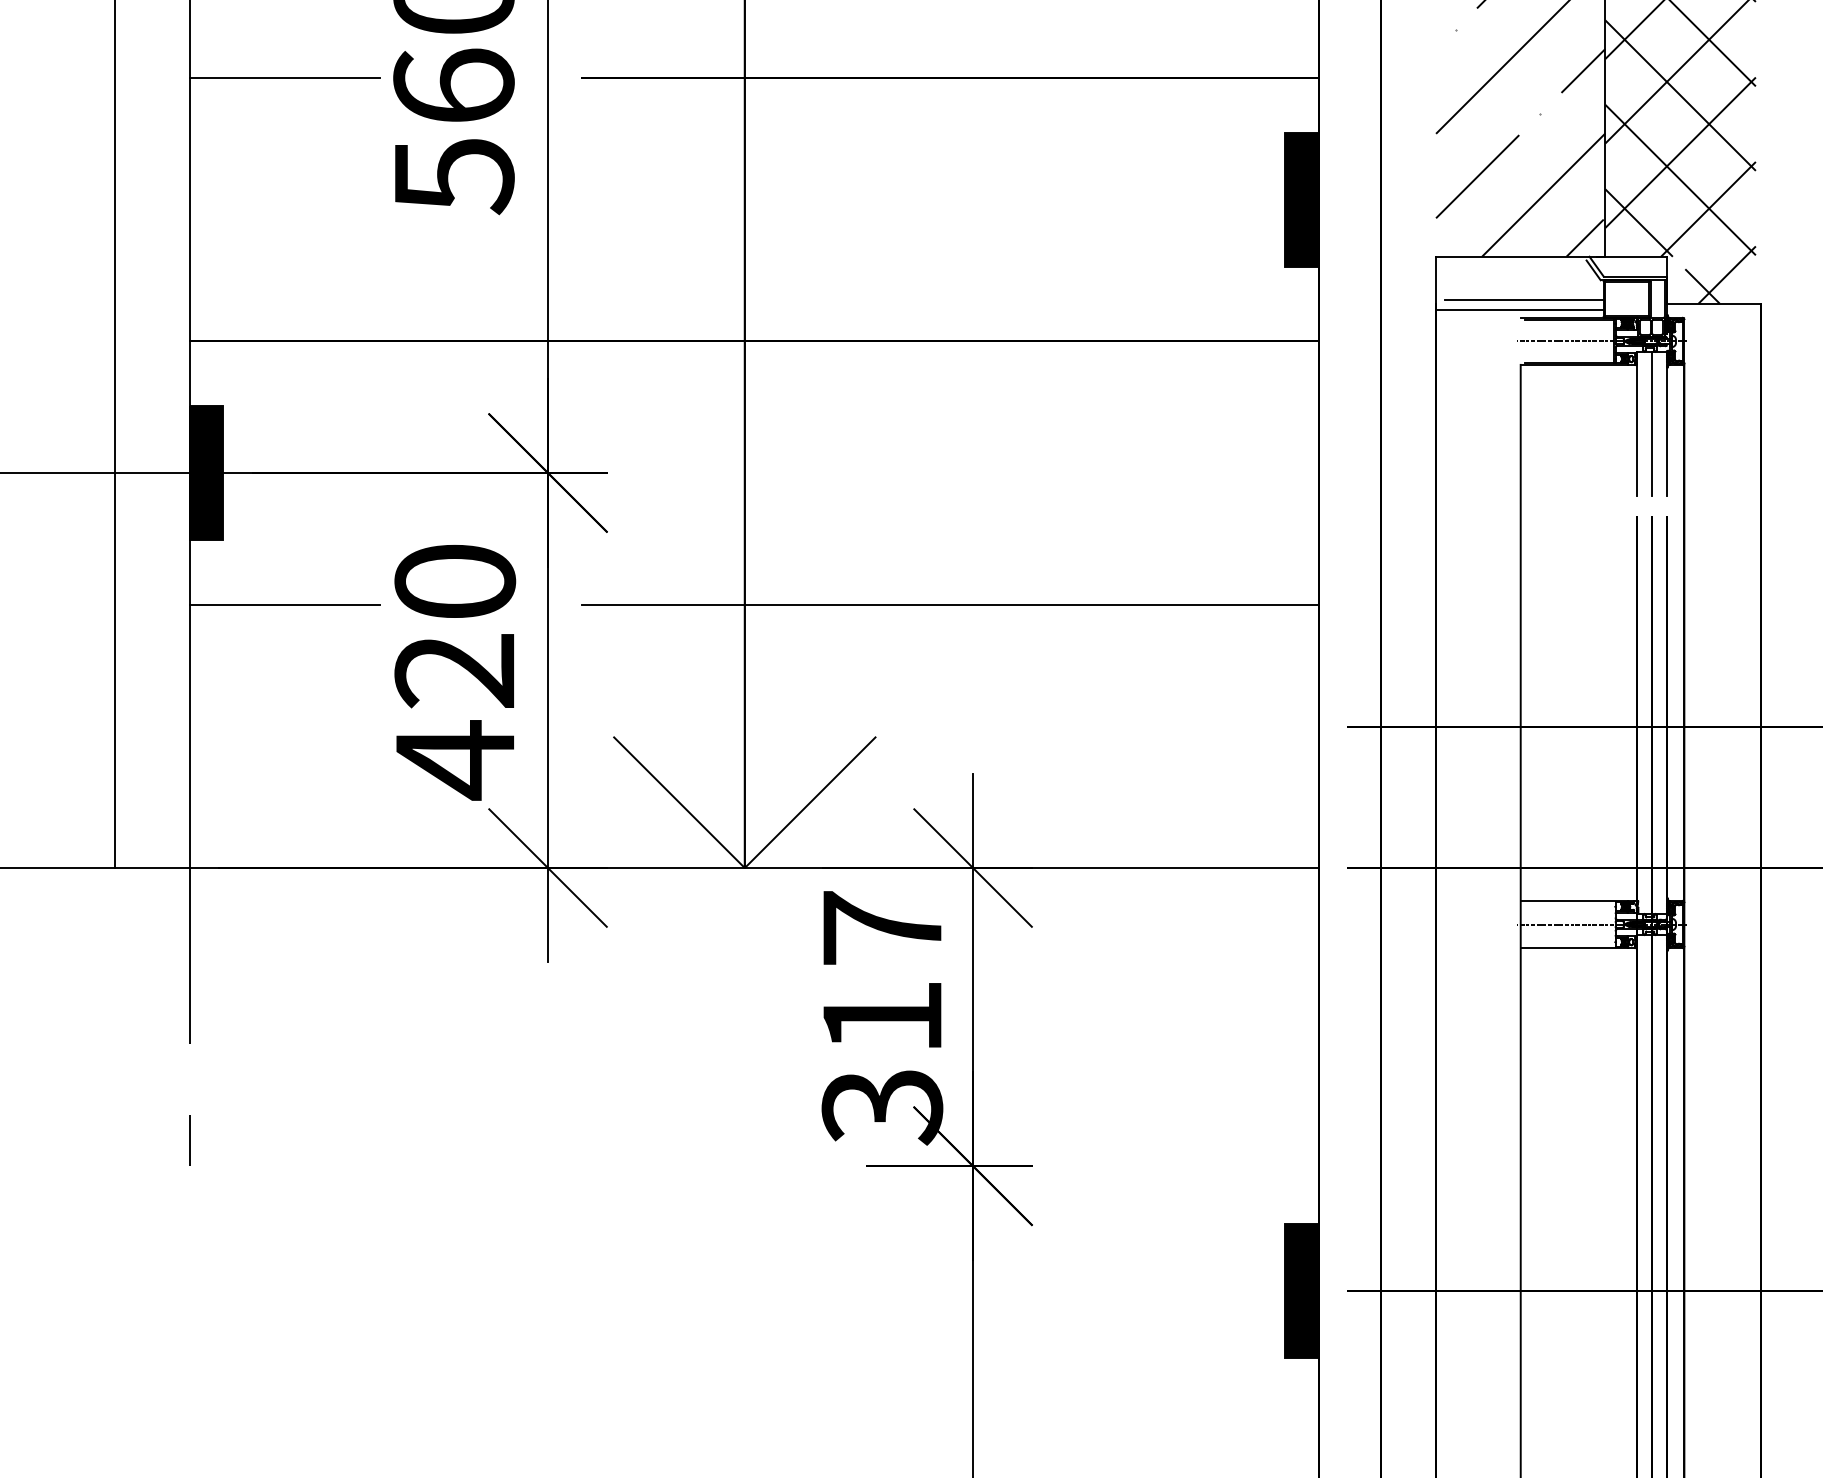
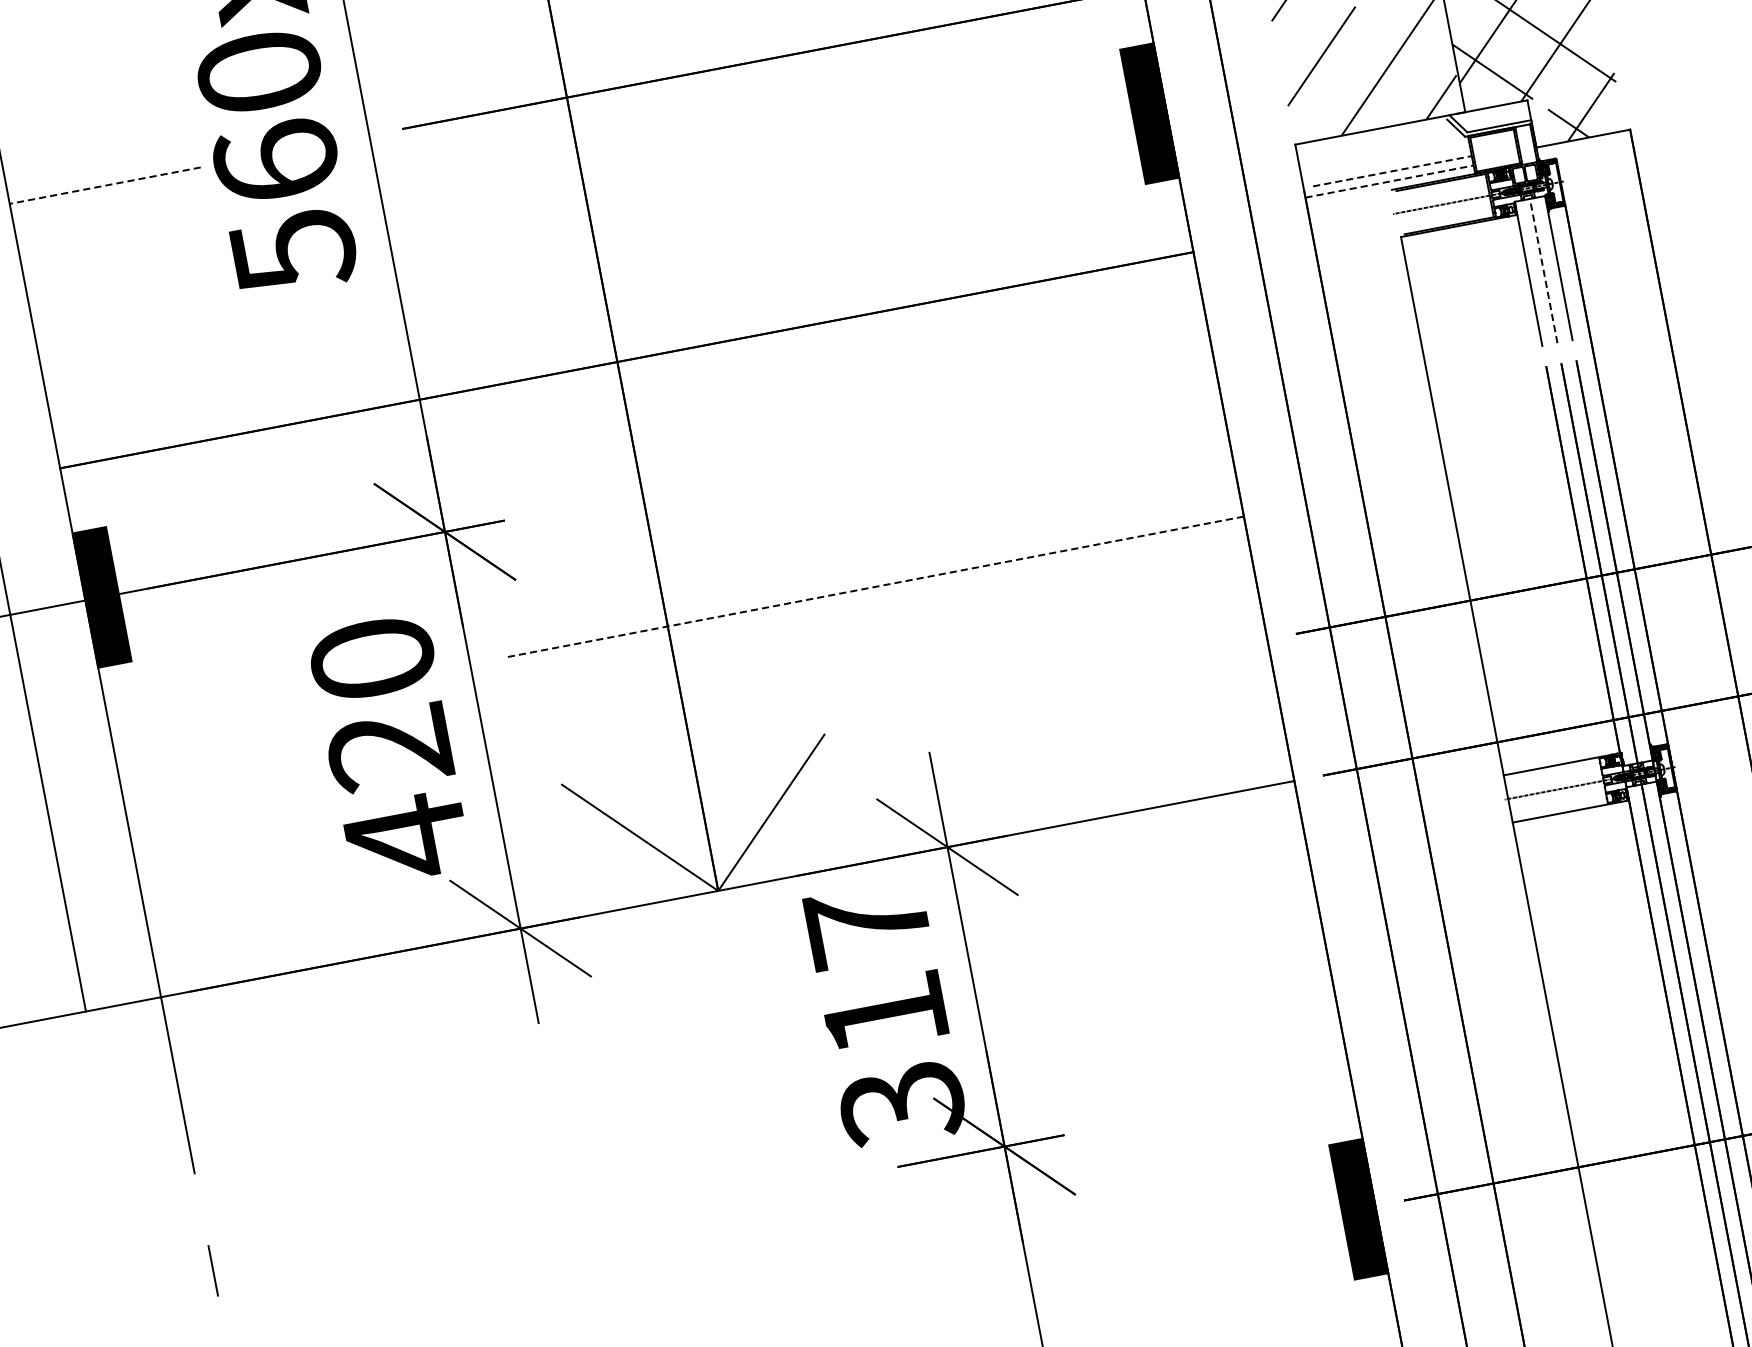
line: (284, 78) -> (104, 186), solid -> dashed
line: (1525, 300) -> (1393, 171), solid -> dashed
line: (1519, 309) -> (1389, 181), solid -> dashed
line: (1651, 423) -> (1543, 270), solid -> dashed
line: (284, 604) -> (205, 714), removed
line: (949, 604) -> (873, 587), solid -> dashed

